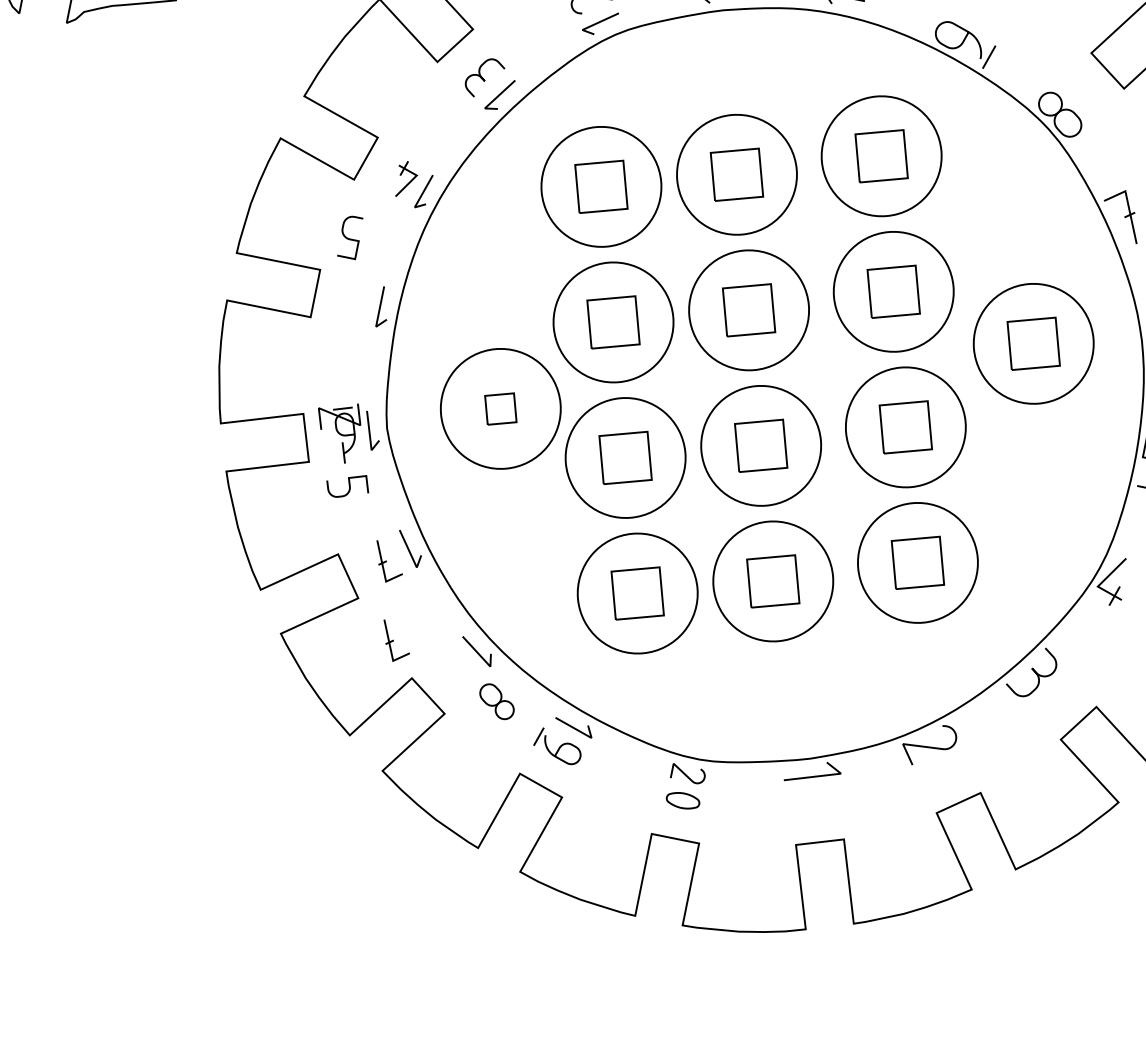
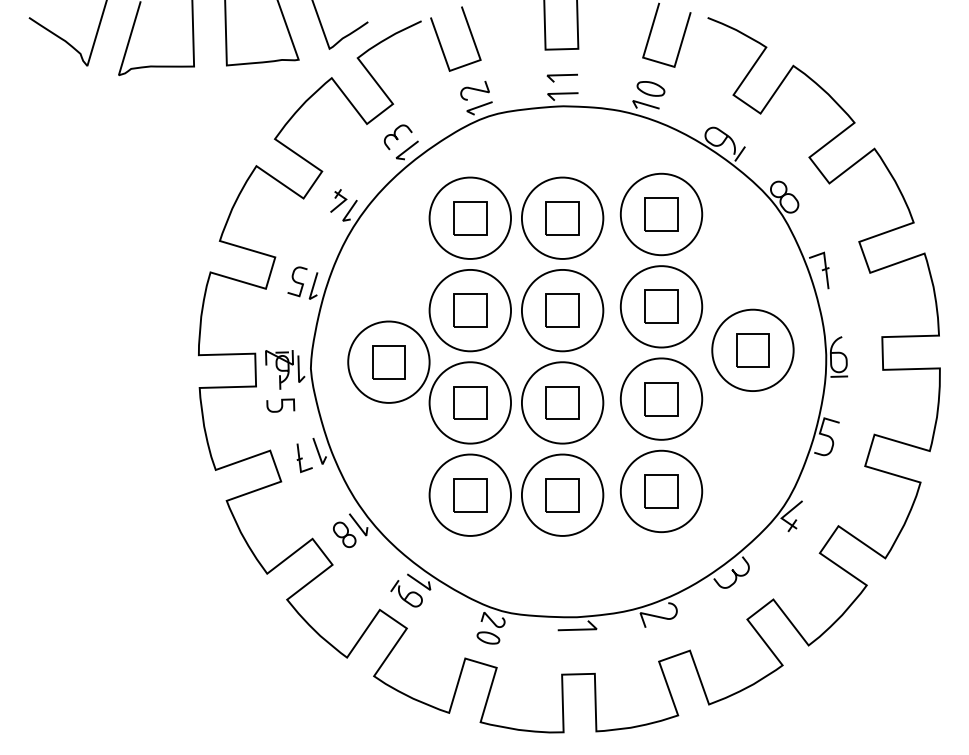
curve: (350, 237) -> (297, 281), moved
part: (500, 409) -> (388, 362), size x1.67
part: (396, 640) -> (304, 512), removed
part: (496, 701) -> (344, 534), moved

